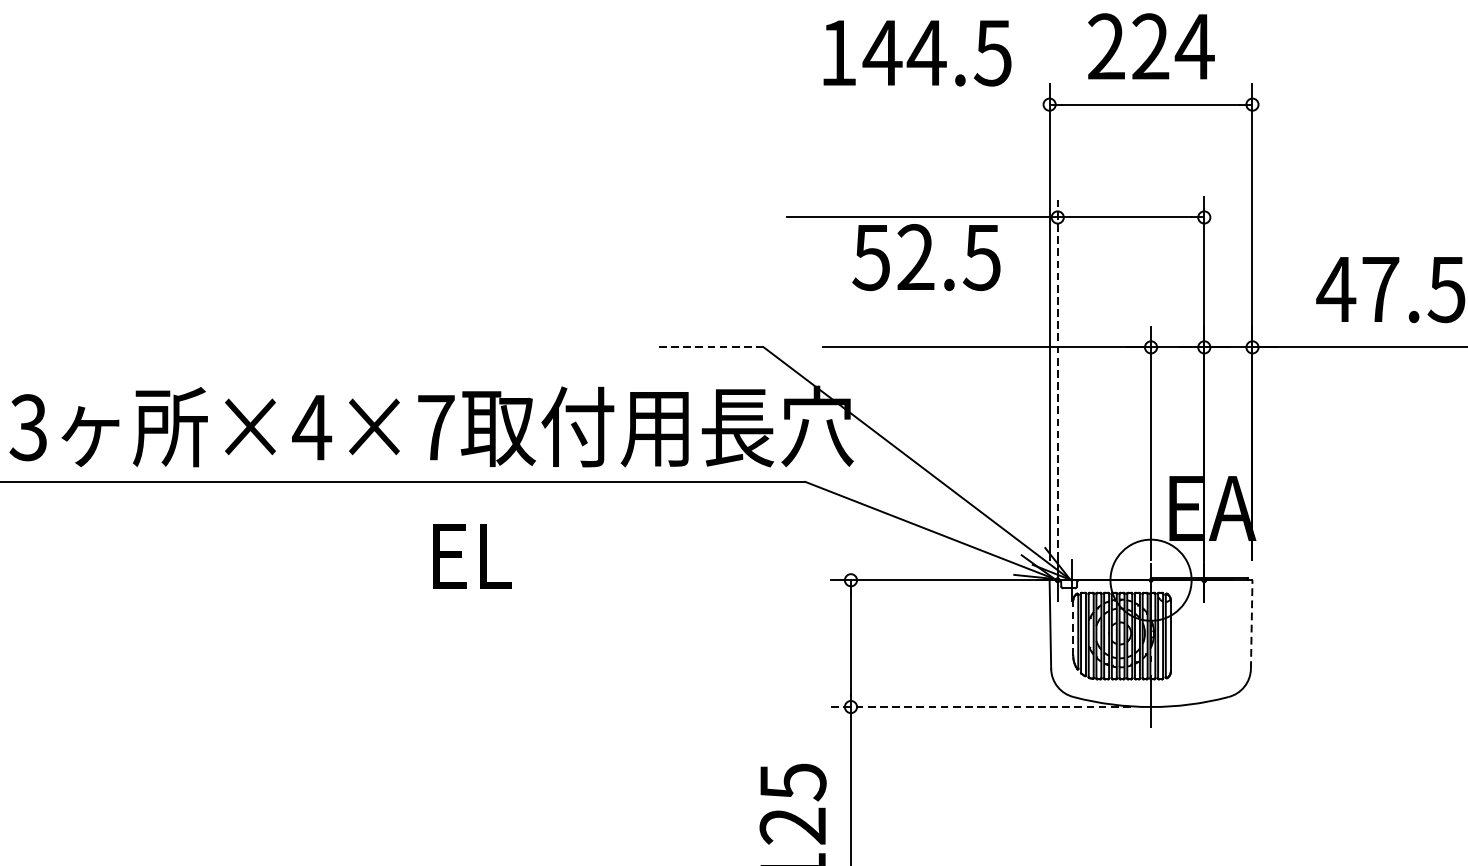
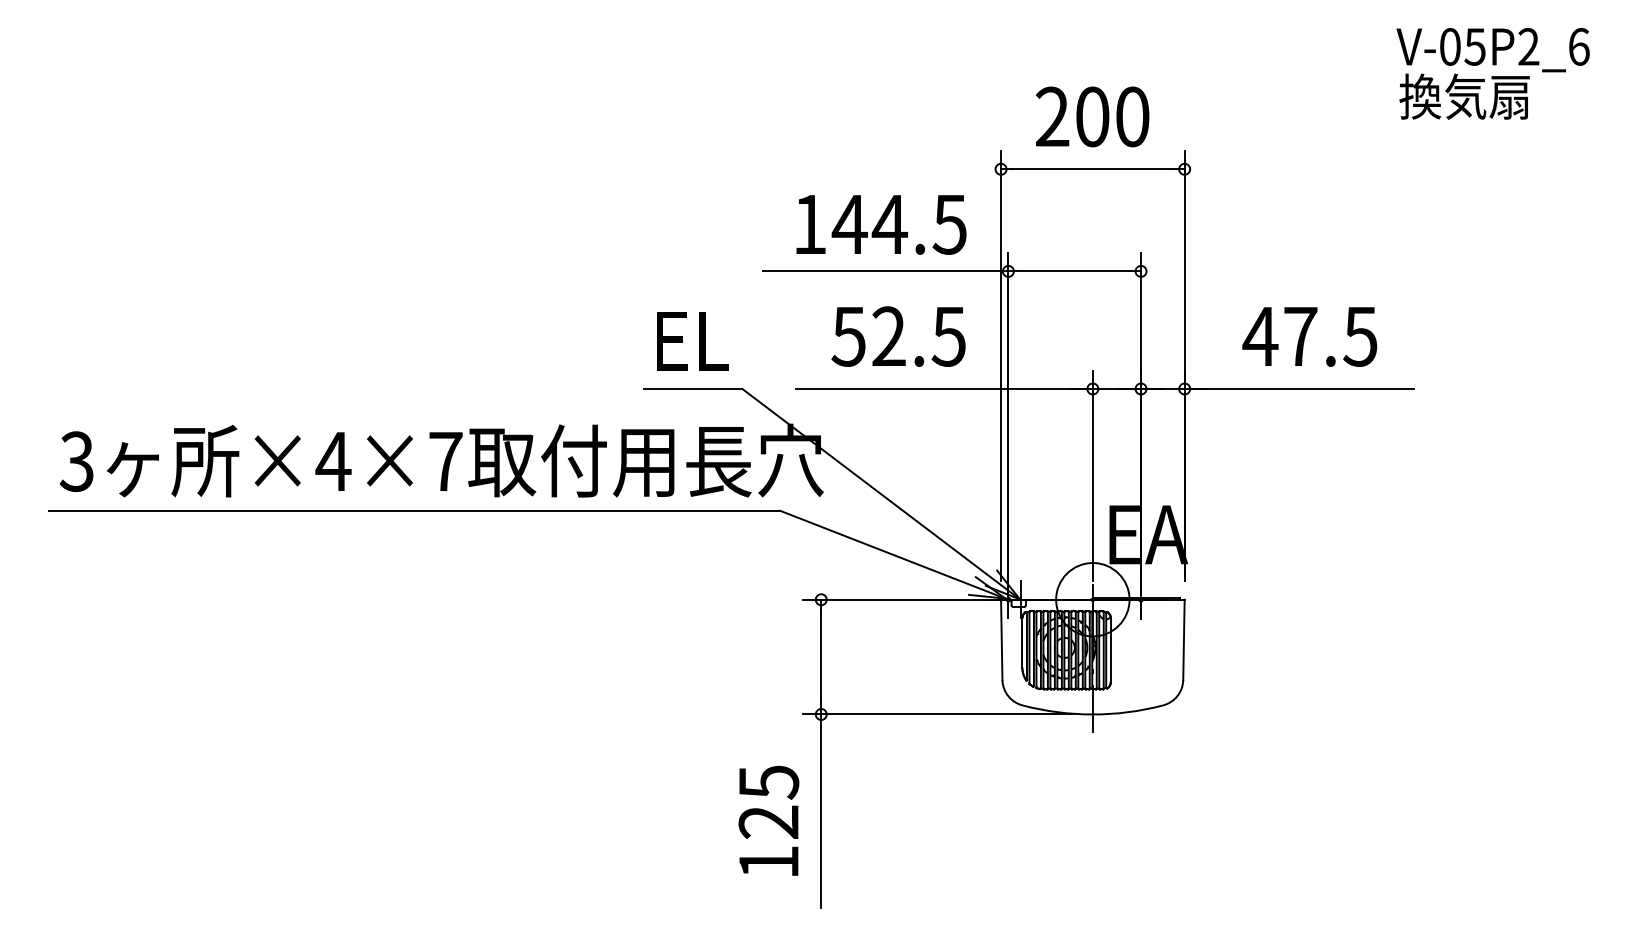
text: (1173, 46) -> (1113, 116), 224 -> 200
text: (917, 52) -> (881, 224), moved
text: (926, 257) -> (898, 336), moved
line: (708, 347) -> (692, 389), dashed -> solid
line: (1057, 377) -> (1008, 416), dashed -> solid
text: (472, 556) -> (692, 341), moved
line: (1251, 624) -> (1183, 639), dashed -> solid
line: (1073, 627) -> (1022, 642), dashed -> solid
line: (980, 707) -> (938, 714), dashed -> solid

